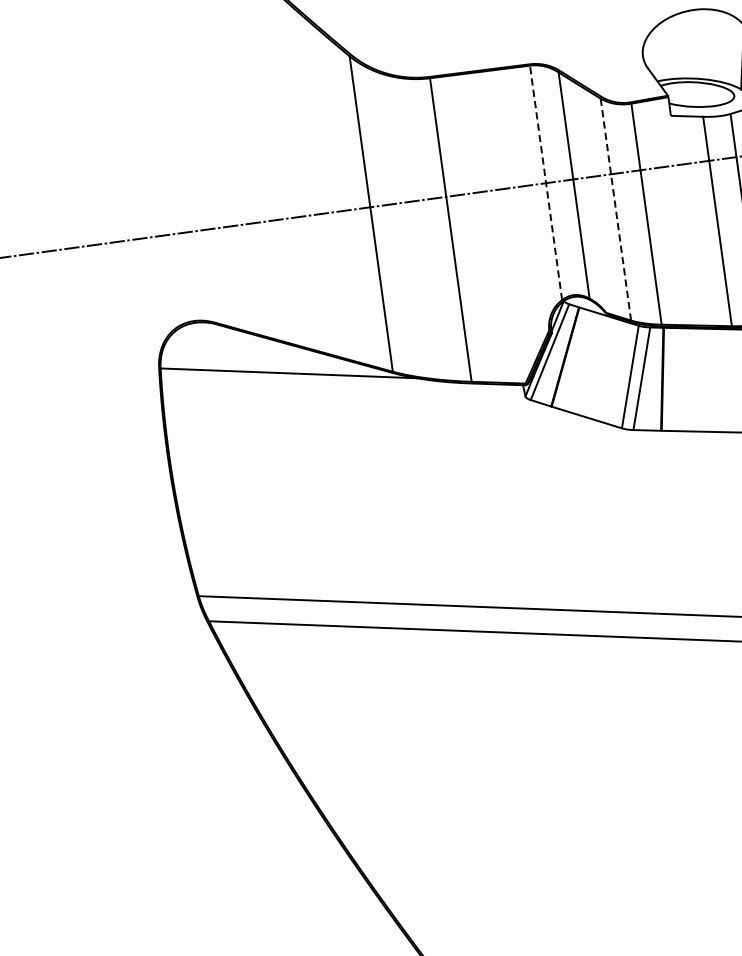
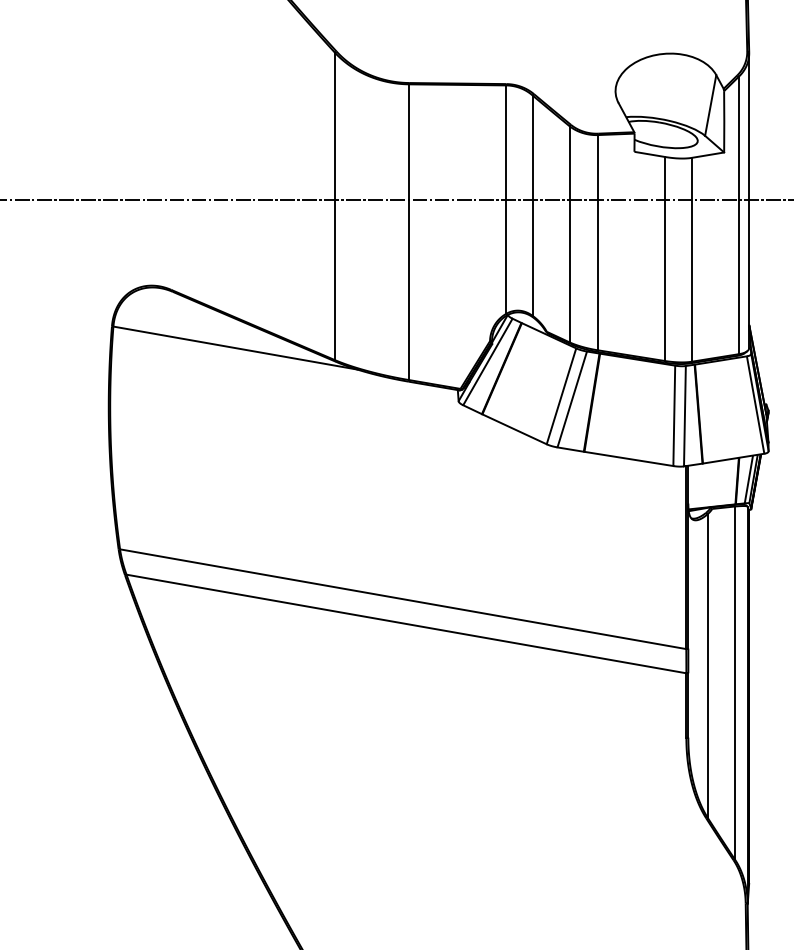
line: (546, 182) -> (506, 199), dashed -> solid
line: (615, 208) -> (569, 233), dashed -> solid

